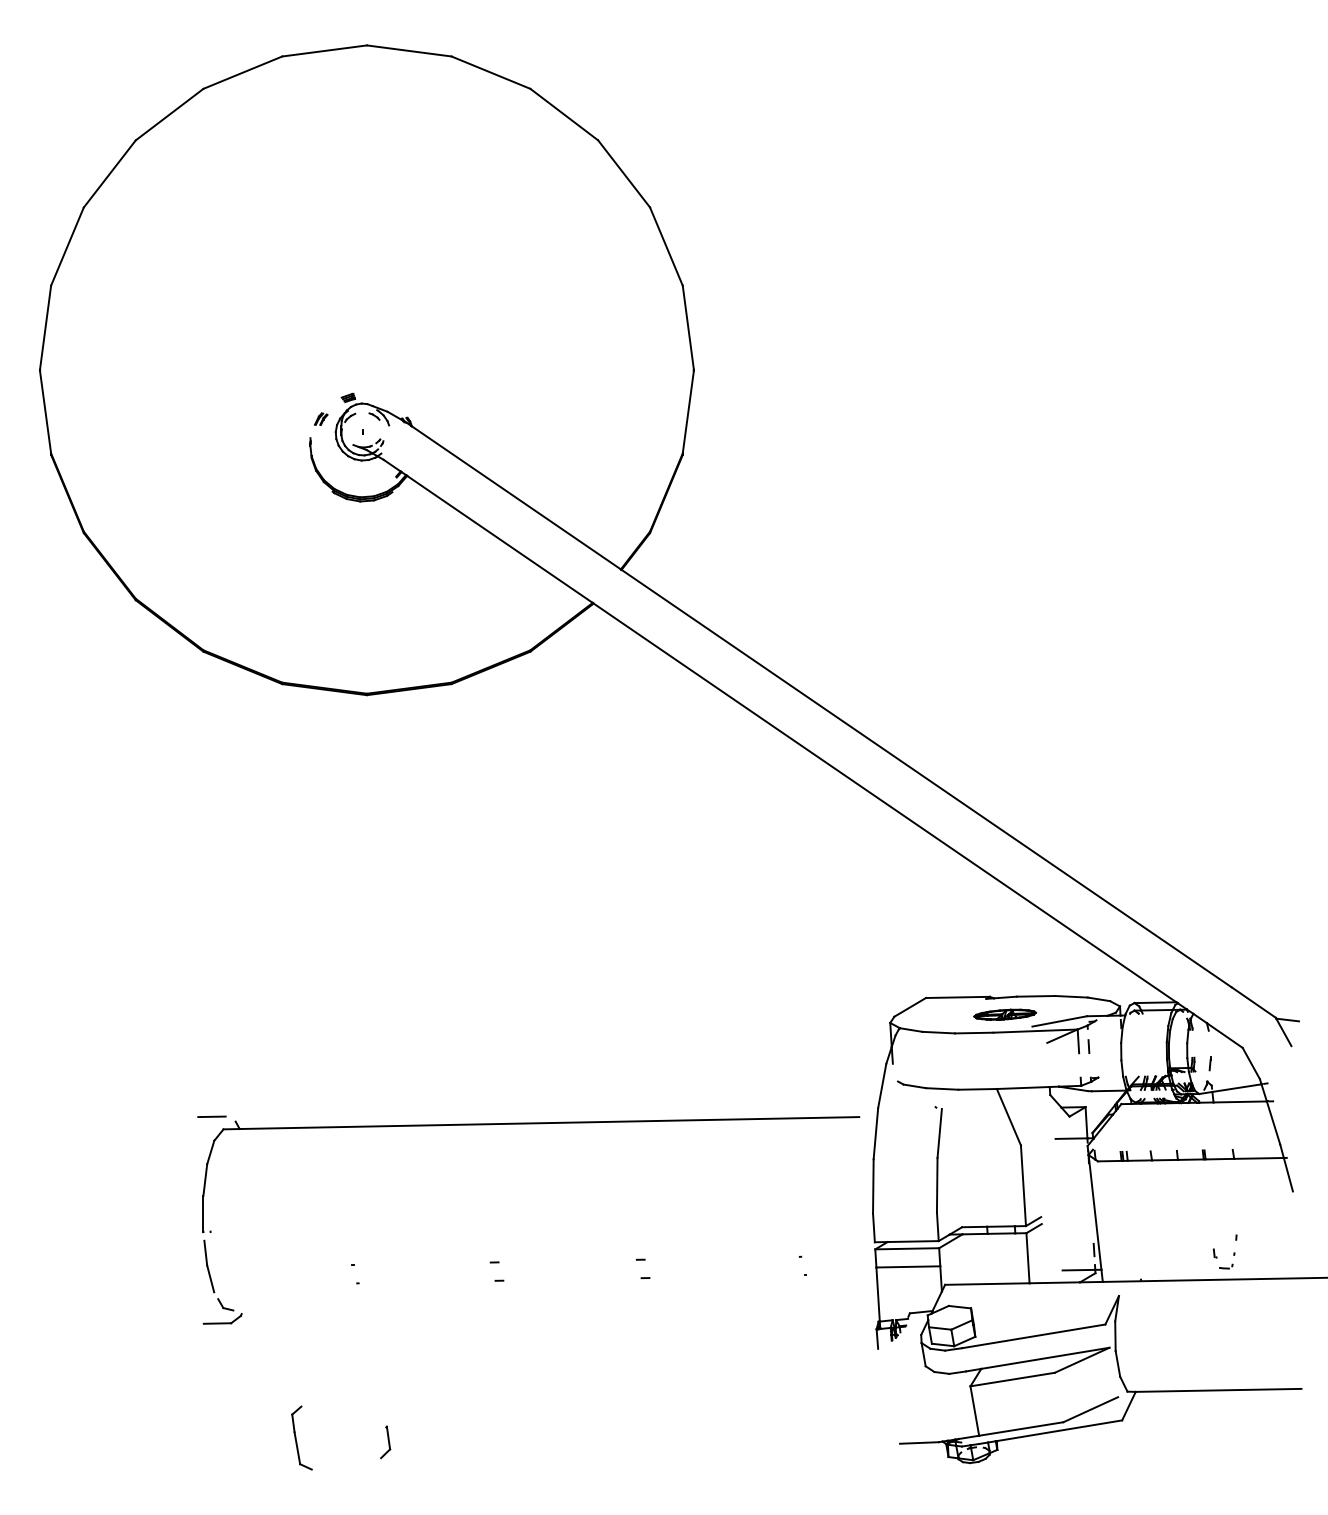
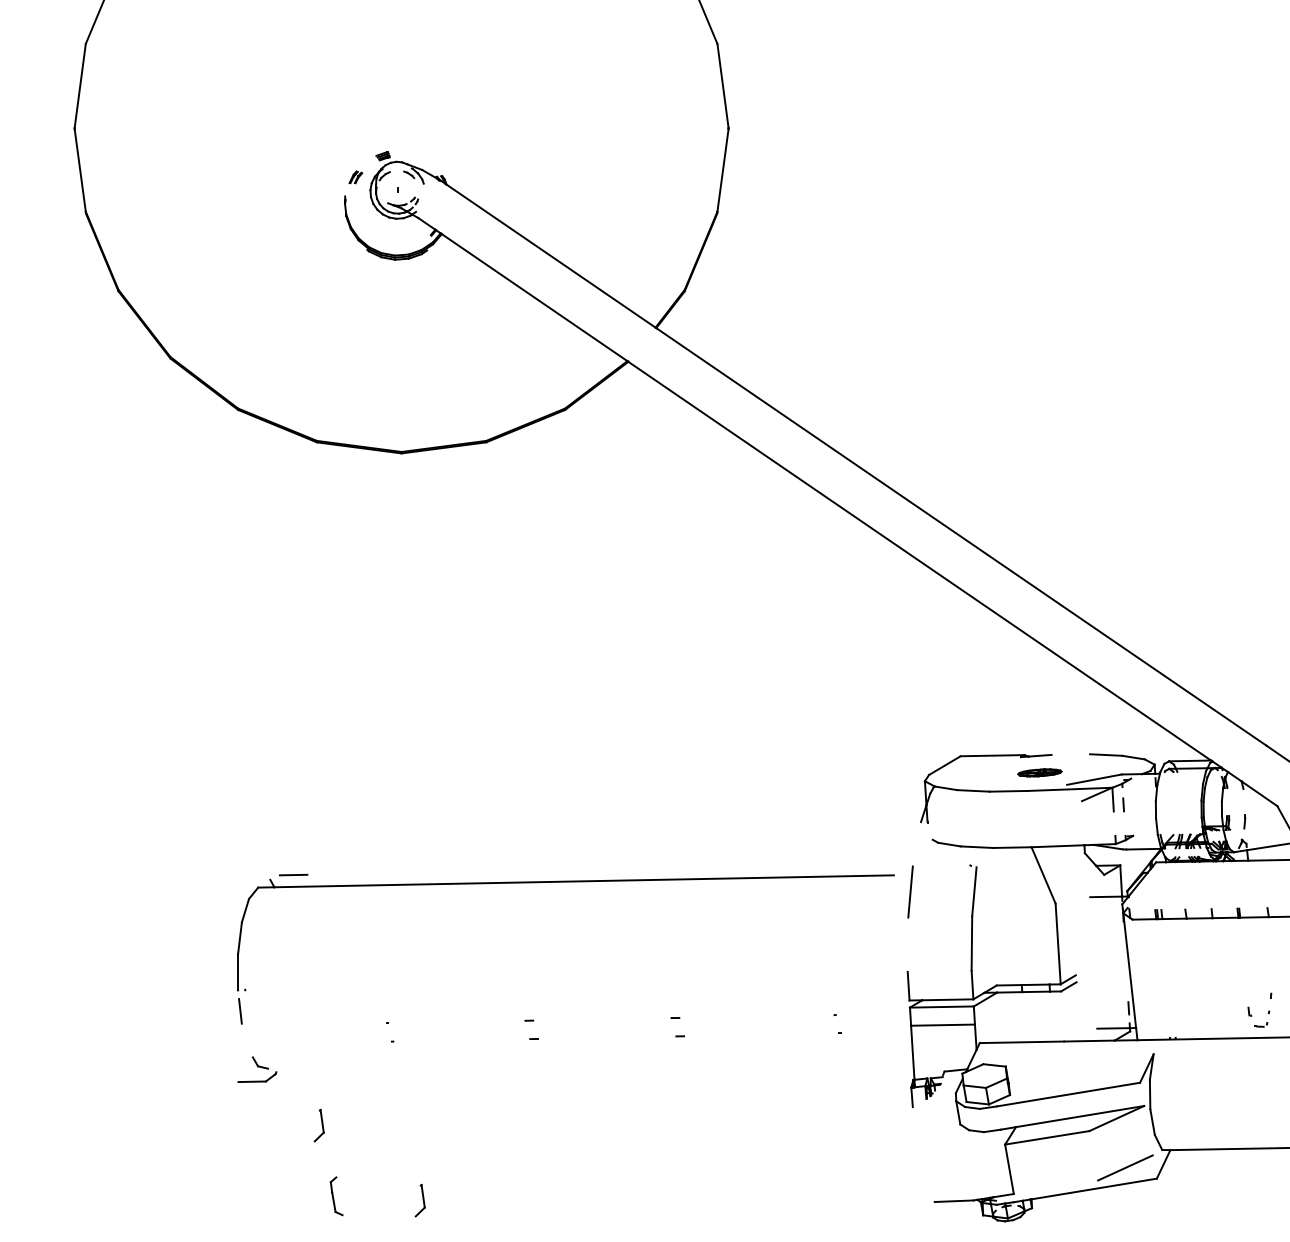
line: (1035, 996) -> (1070, 754), removed
part: (1005, 1014) -> (1040, 772), size x0.7
line: (882, 1085) -> (917, 843), removed
line: (211, 1116) -> (293, 874), moved
line: (873, 1186) -> (908, 944), removed
line: (1027, 1258) -> (1062, 1016), removed
line: (210, 1278) -> (245, 1036), removed
part: (284, 1367) -> (319, 1125), added
line: (1021, 1428) -> (1056, 1186), removed
part: (301, 1437) -> (336, 1195), size x0.6

